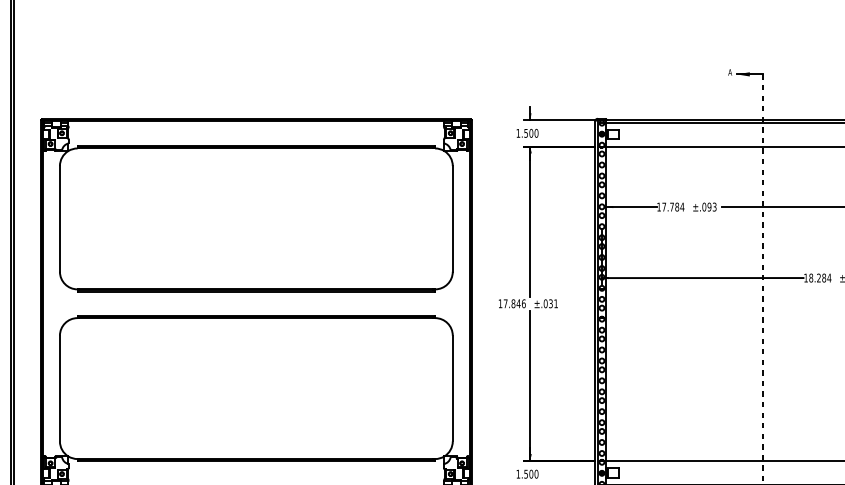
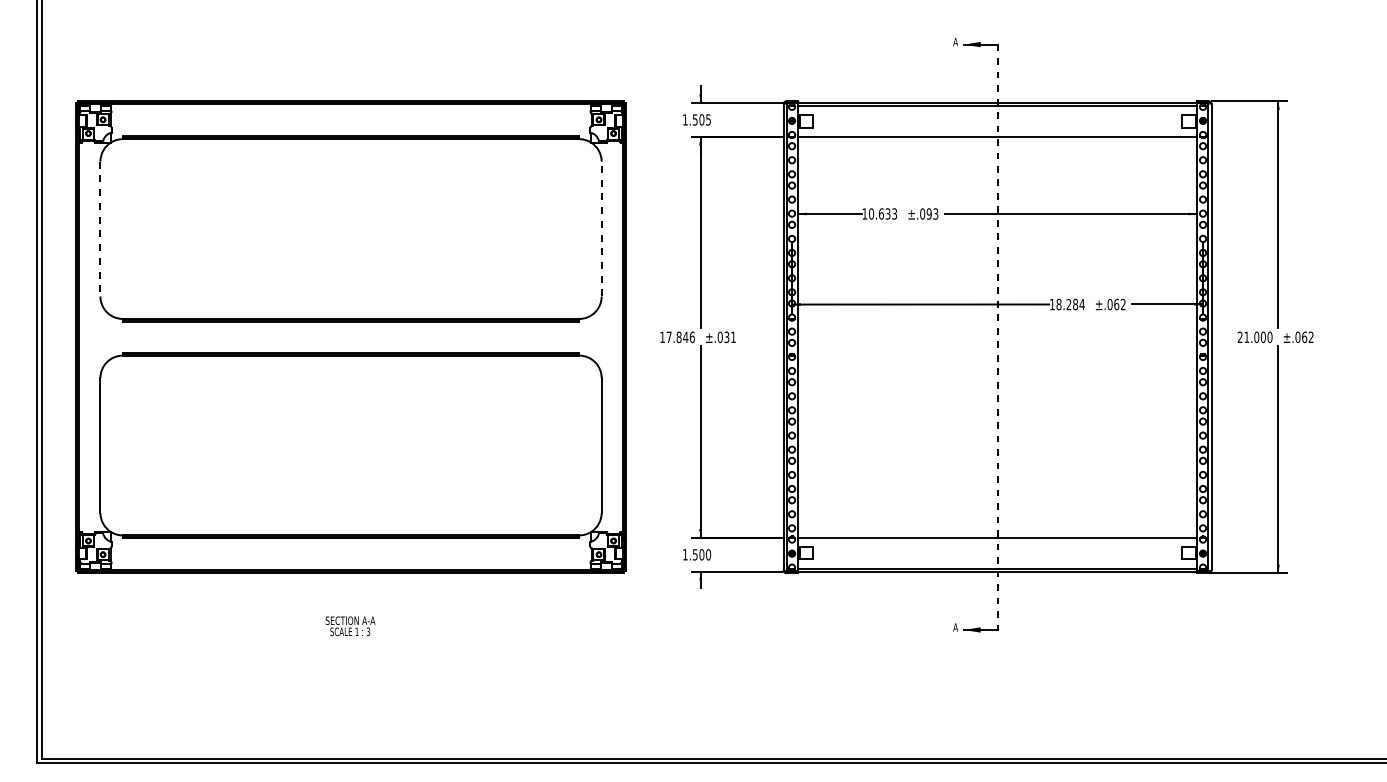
text: (536, 133) -> (708, 119), 1.500 -> 1.505
text: (673, 206) -> (883, 213), 17.784 -> 10.633
line: (452, 218) -> (601, 228), solid -> dashed
line: (60, 219) -> (100, 229), solid -> dashed

